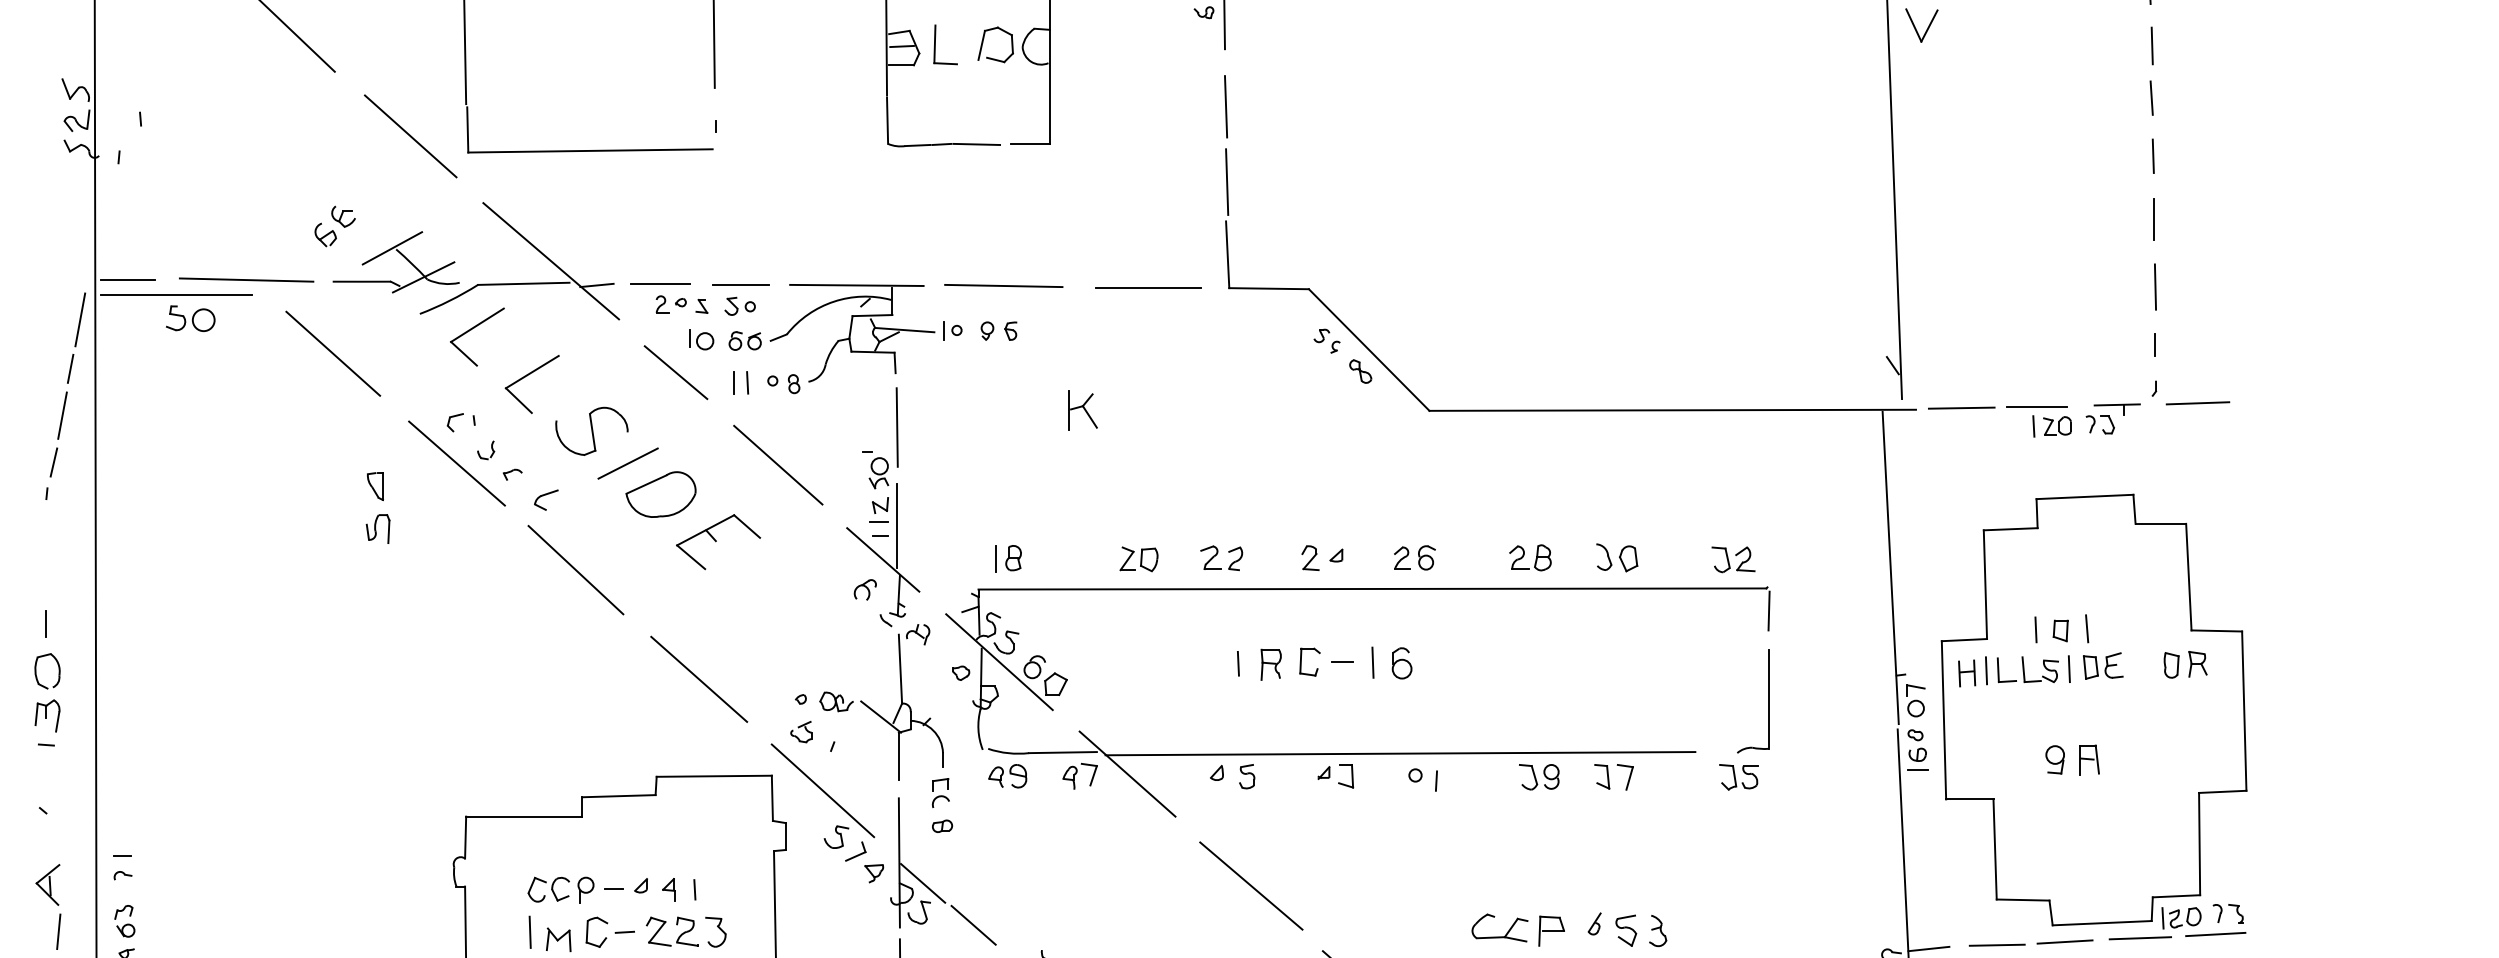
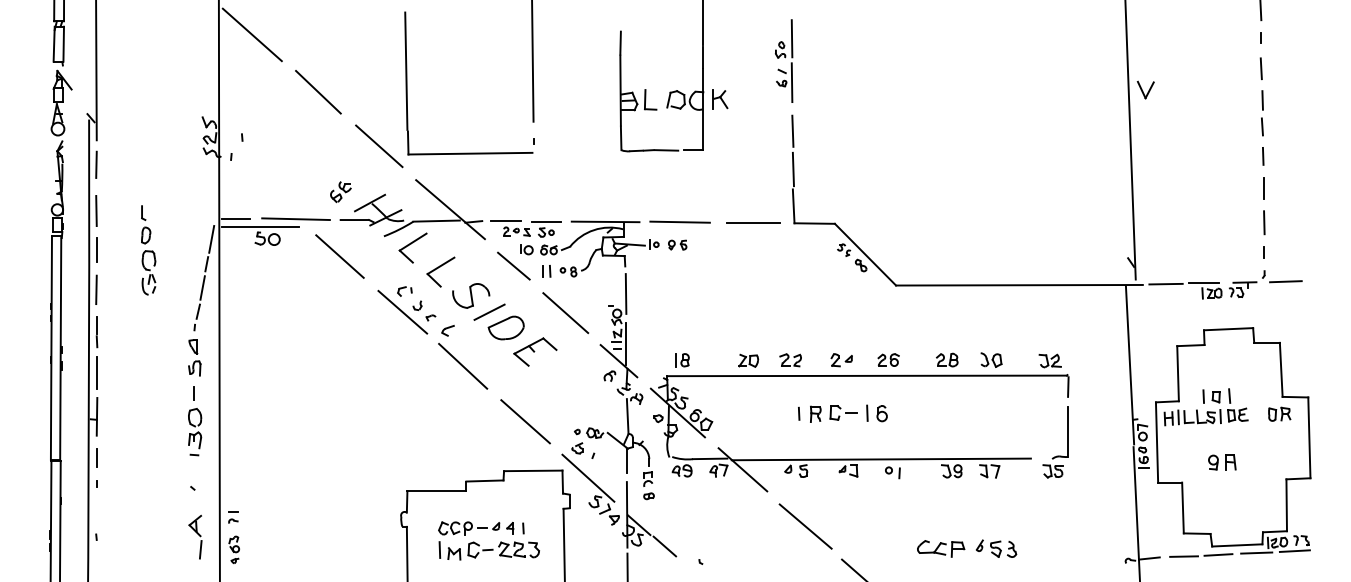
part: (1083, 410) -> (720, 99), moved
part: (377, 507) -> (194, 357), moved

